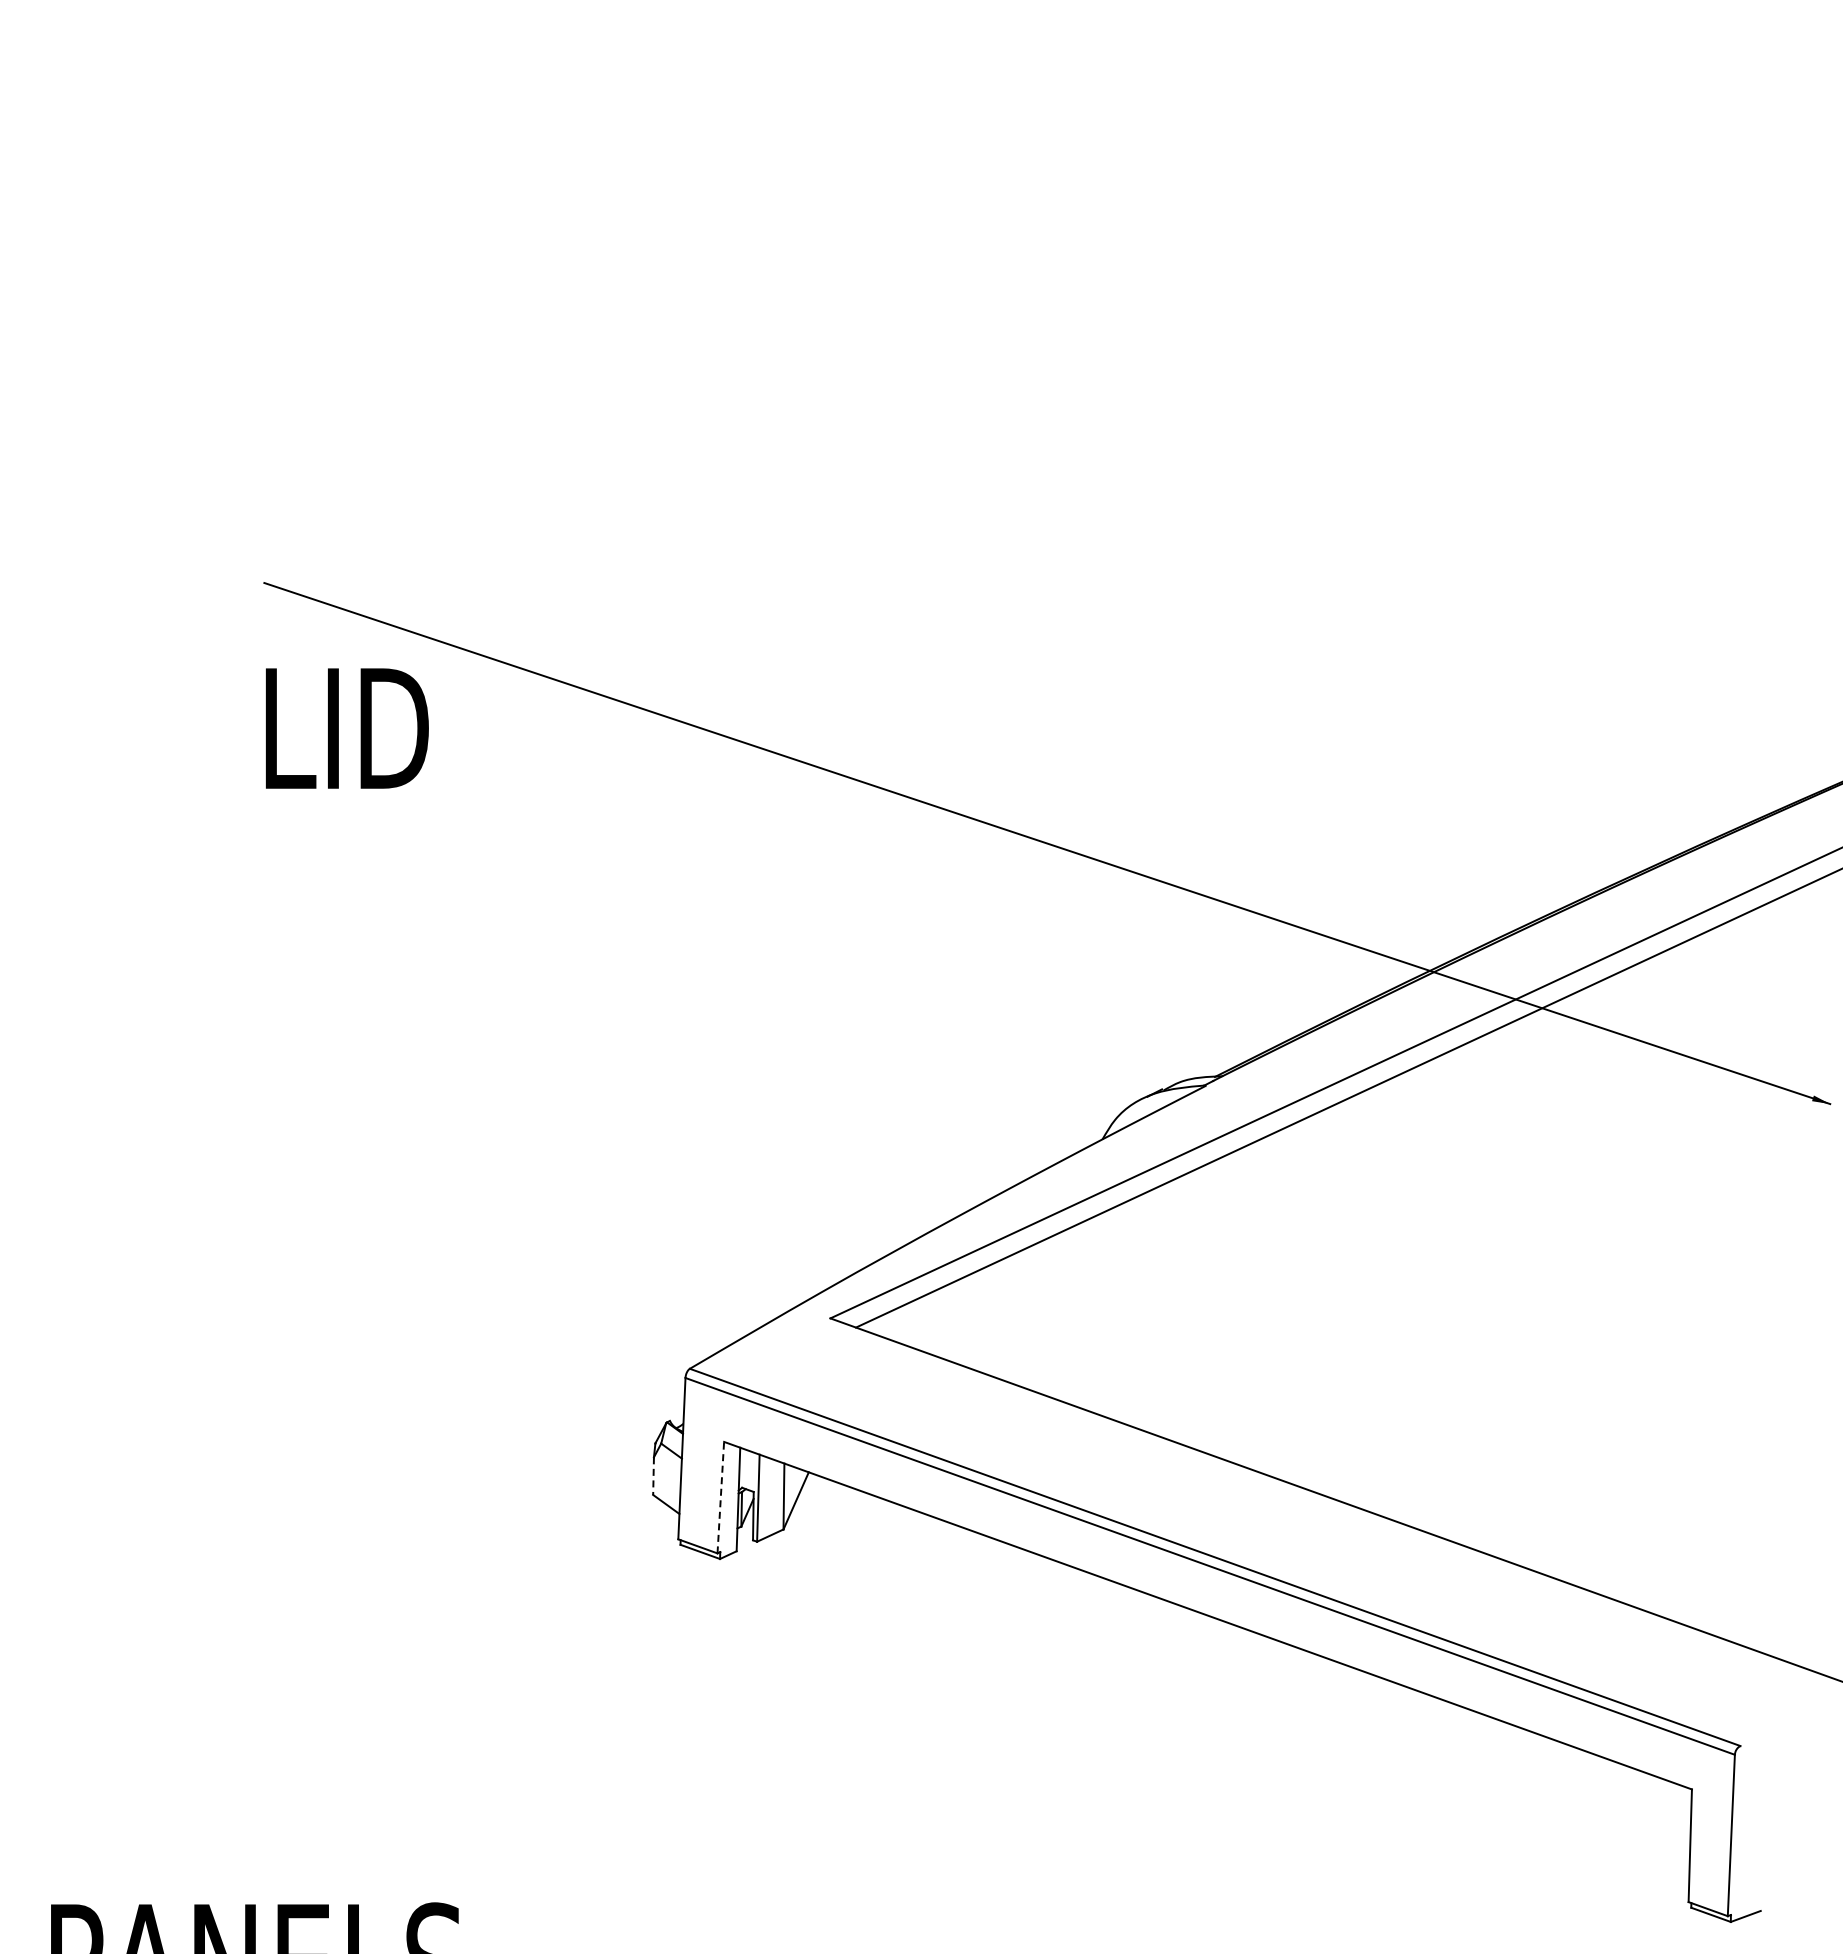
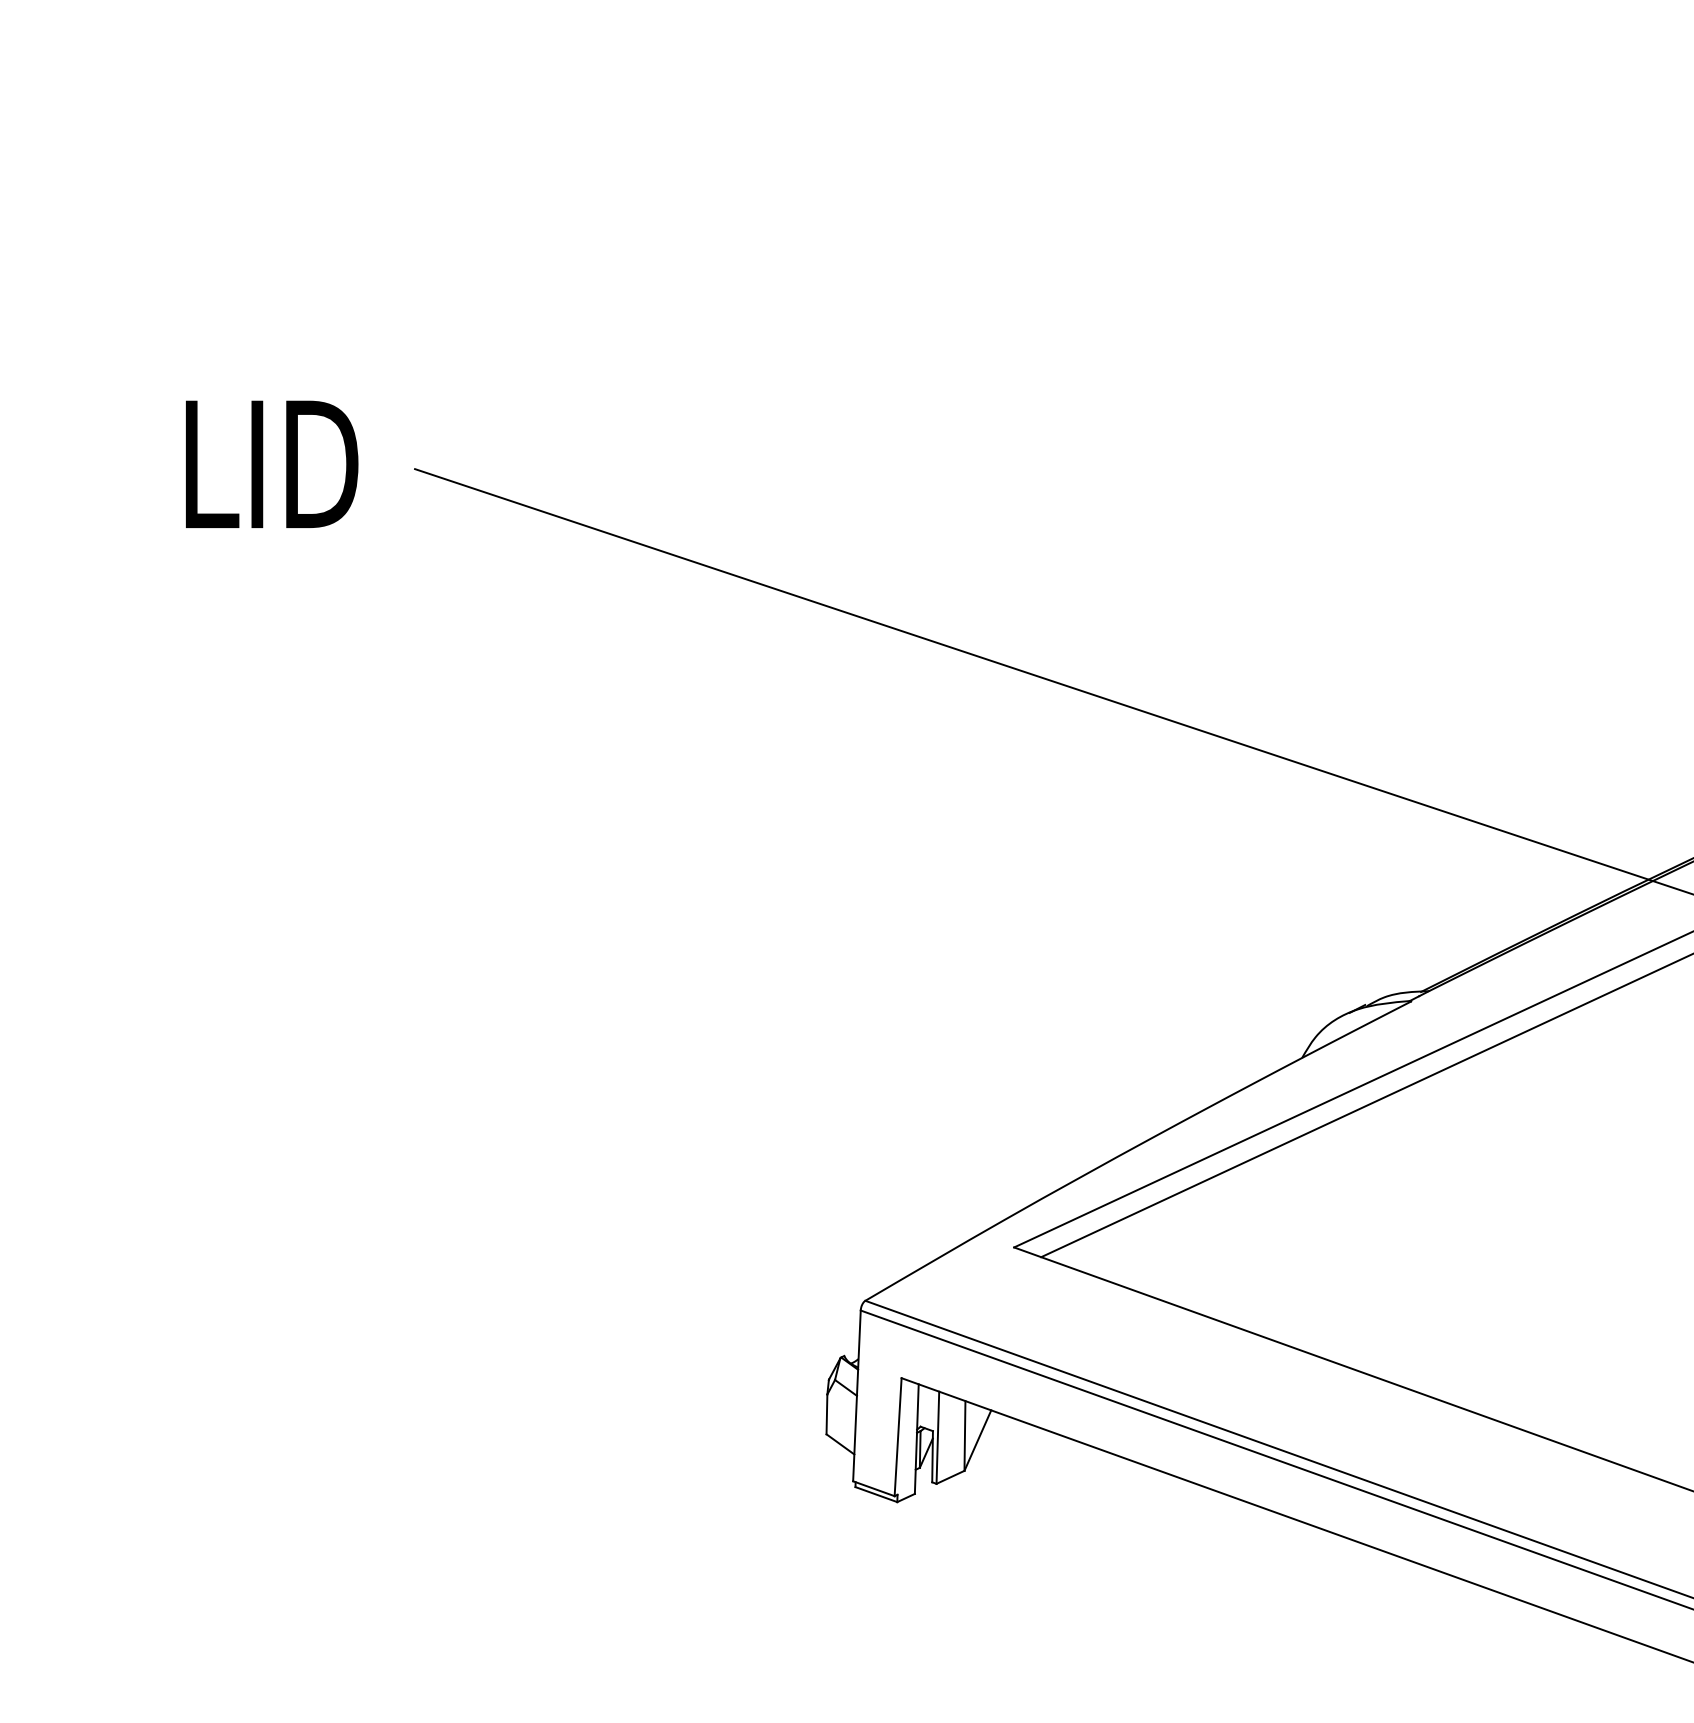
text: (347, 728) -> (272, 464), moved
line: (653, 1476) -> (826, 1414), dashed -> solid
line: (720, 1497) -> (897, 1437), dashed -> solid

